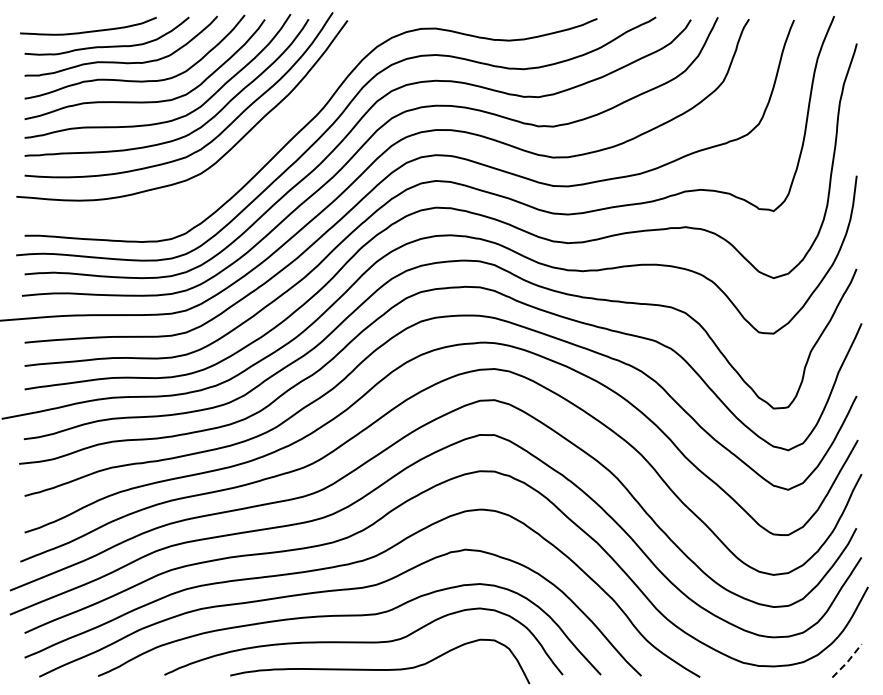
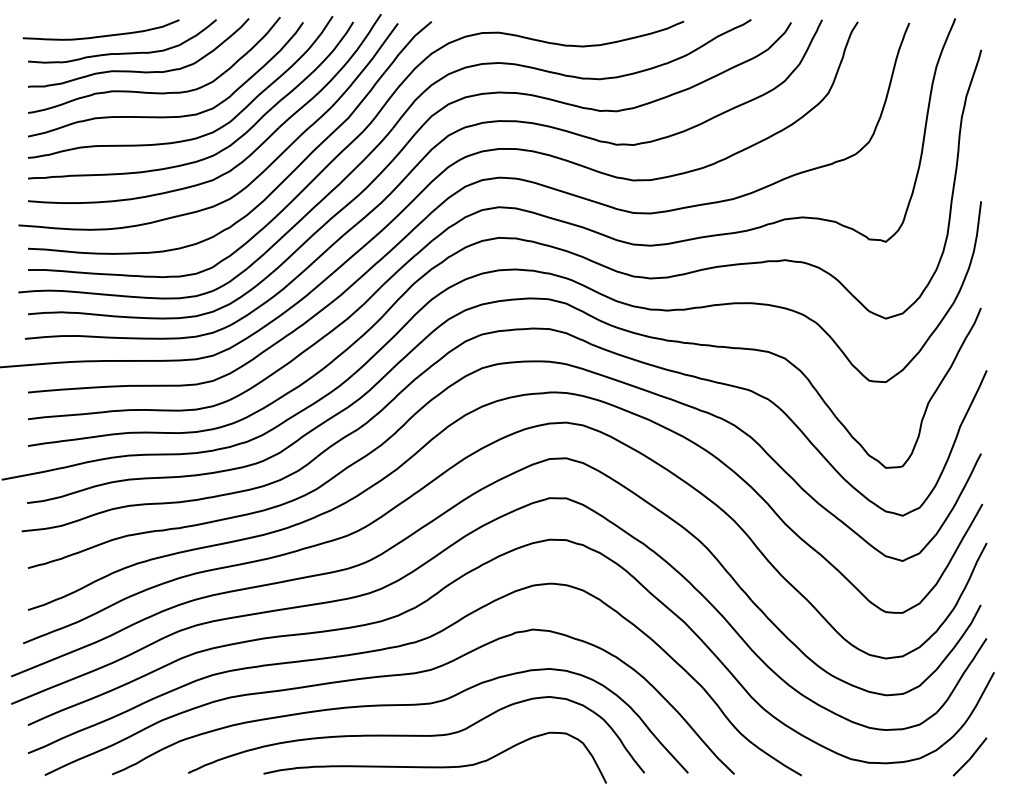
curve: (241, 162) -> (276, 186), added
line: (847, 661) -> (970, 757), dashed -> solid

